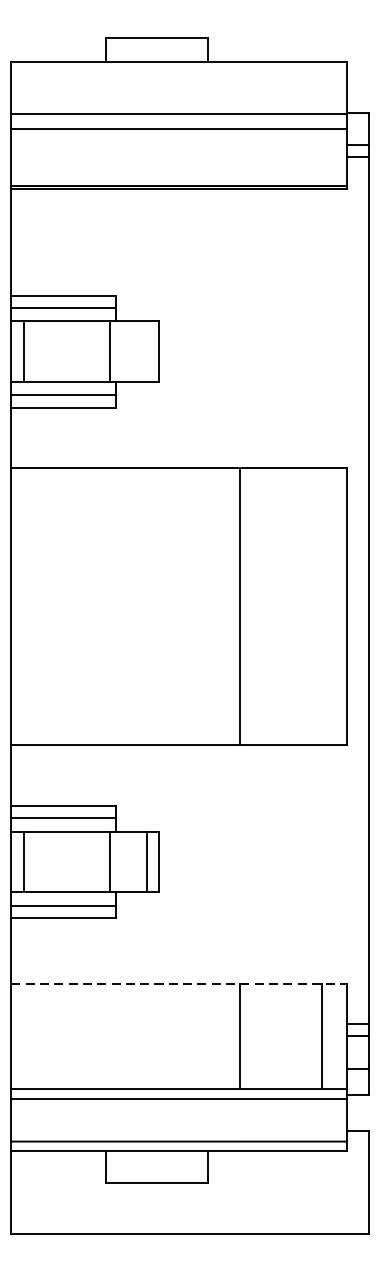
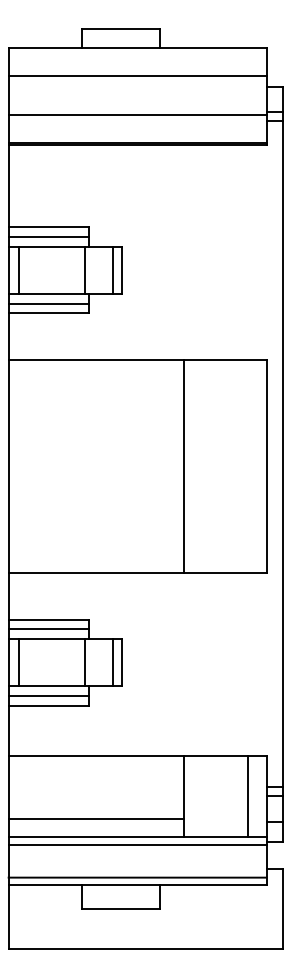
line: (178, 114) -> (137, 76), moved
line: (178, 129) -> (137, 115), moved
line: (146, 351) -> (112, 270), added
line: (178, 983) -> (137, 756), dashed -> solid
line: (125, 1064) -> (96, 818), added

